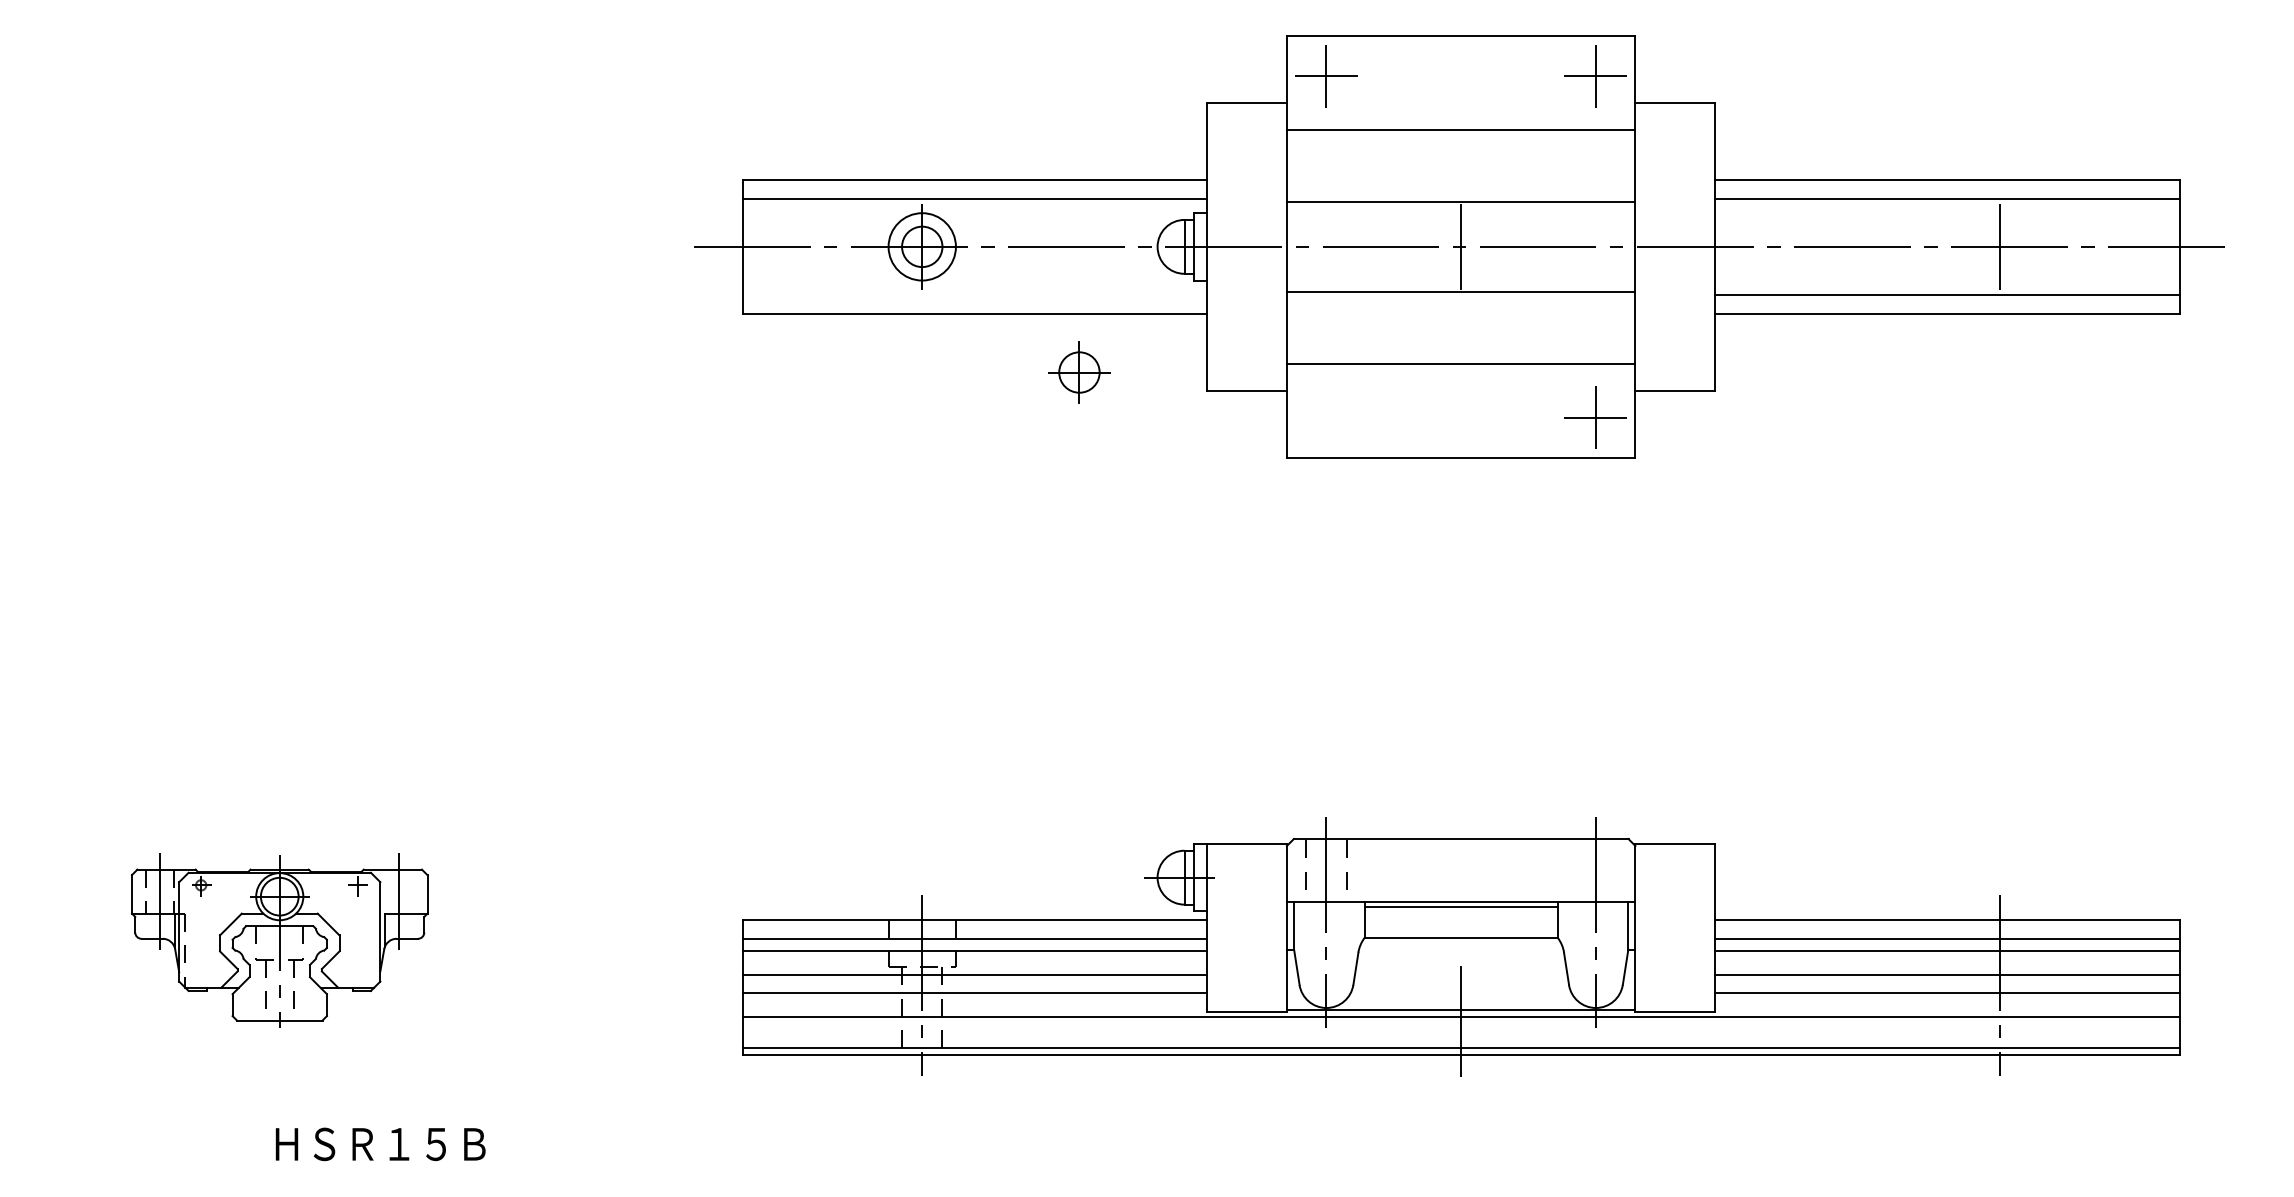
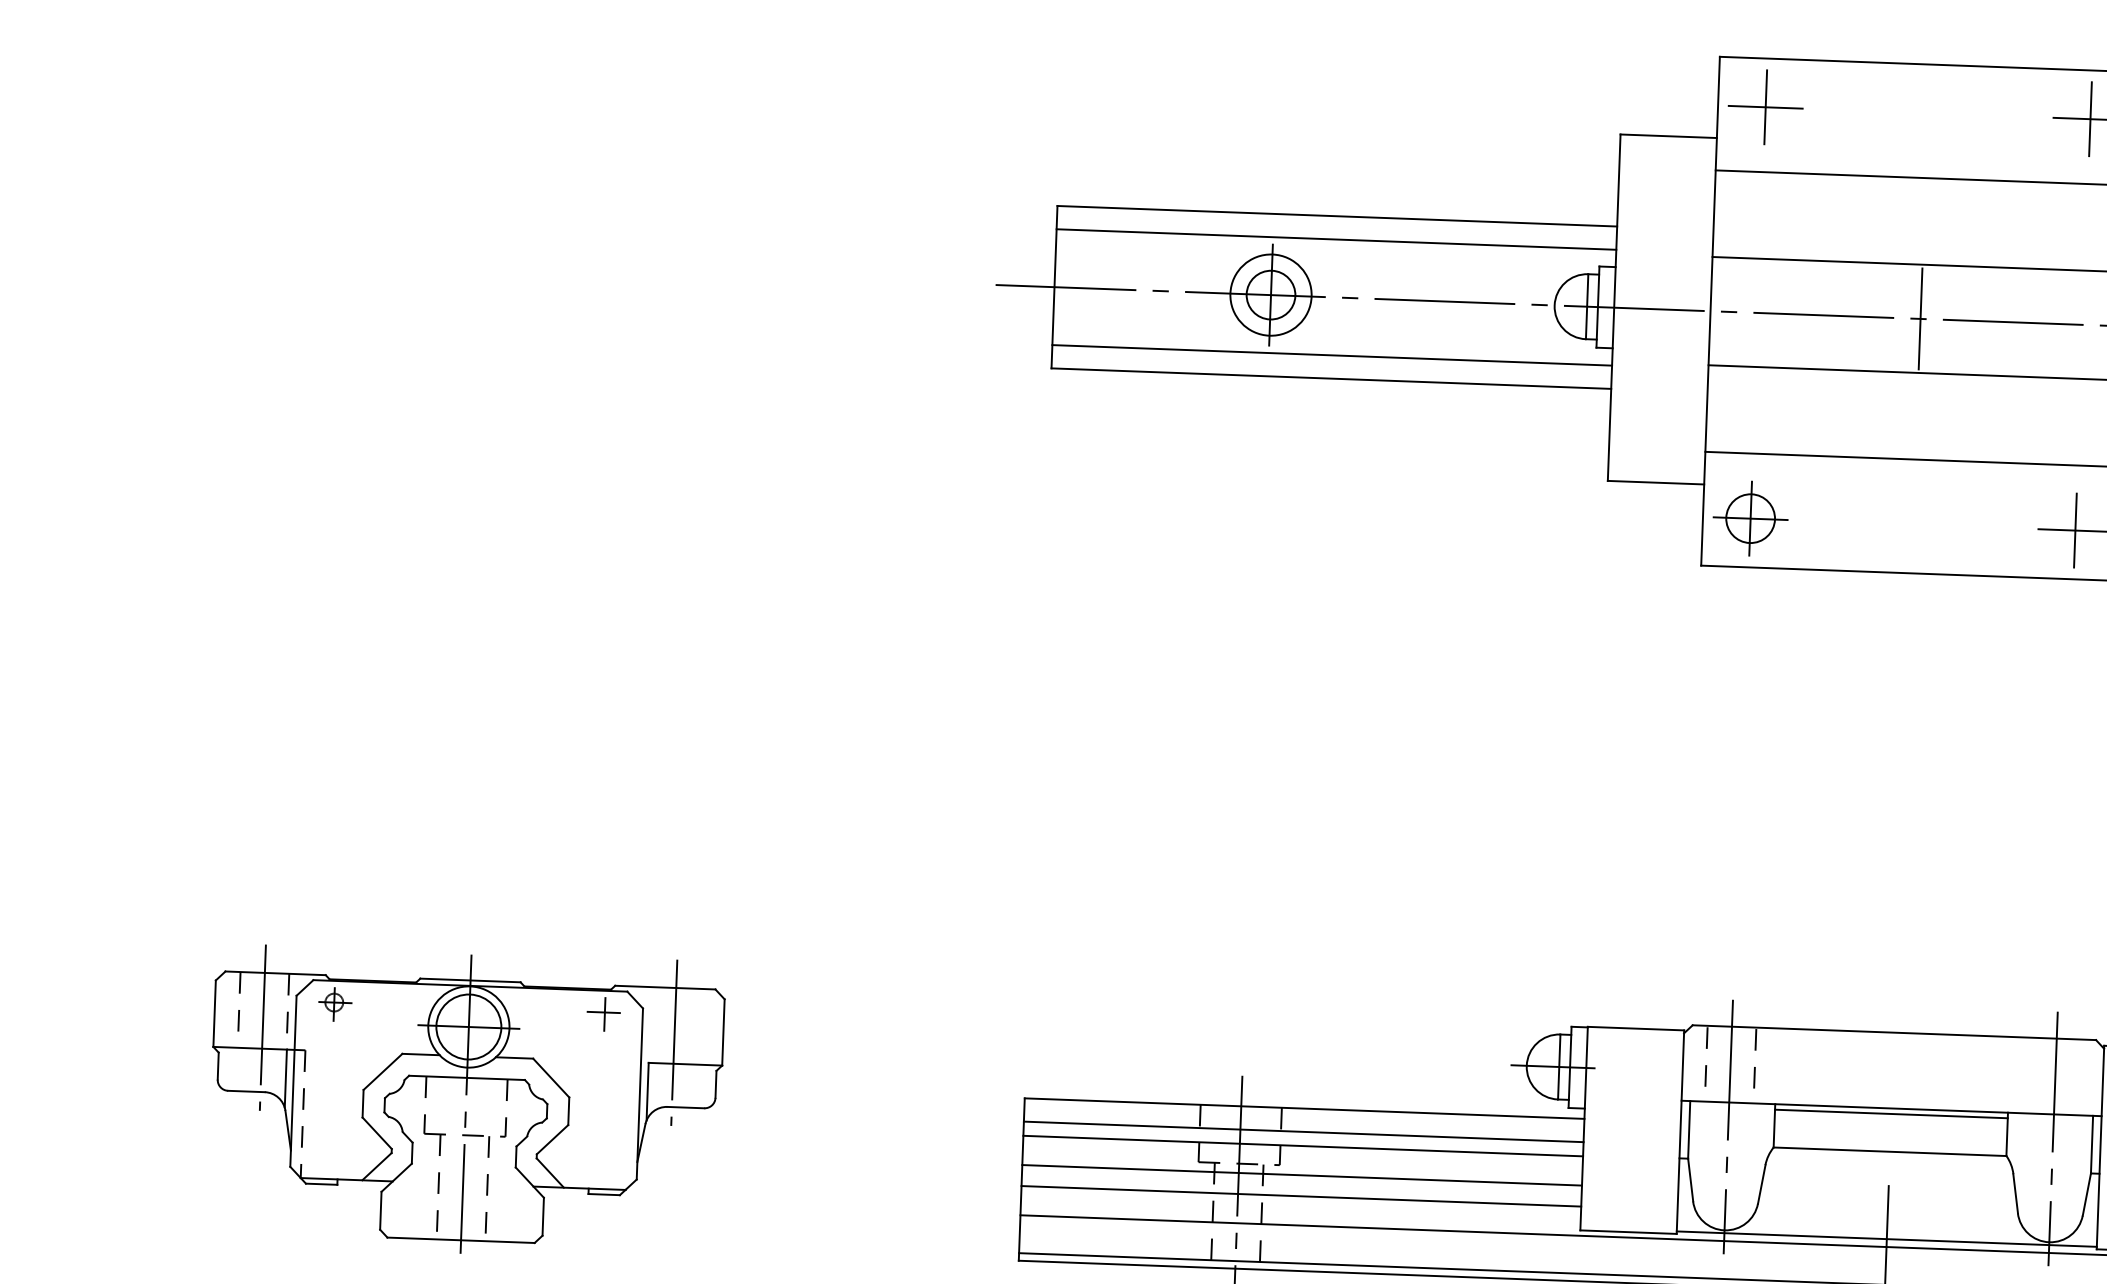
line: (974, 294) -> (1331, 354), added
part: (1079, 372) -> (1750, 518), moved
part: (279, 940) -> (465, 1102), size x1.43

